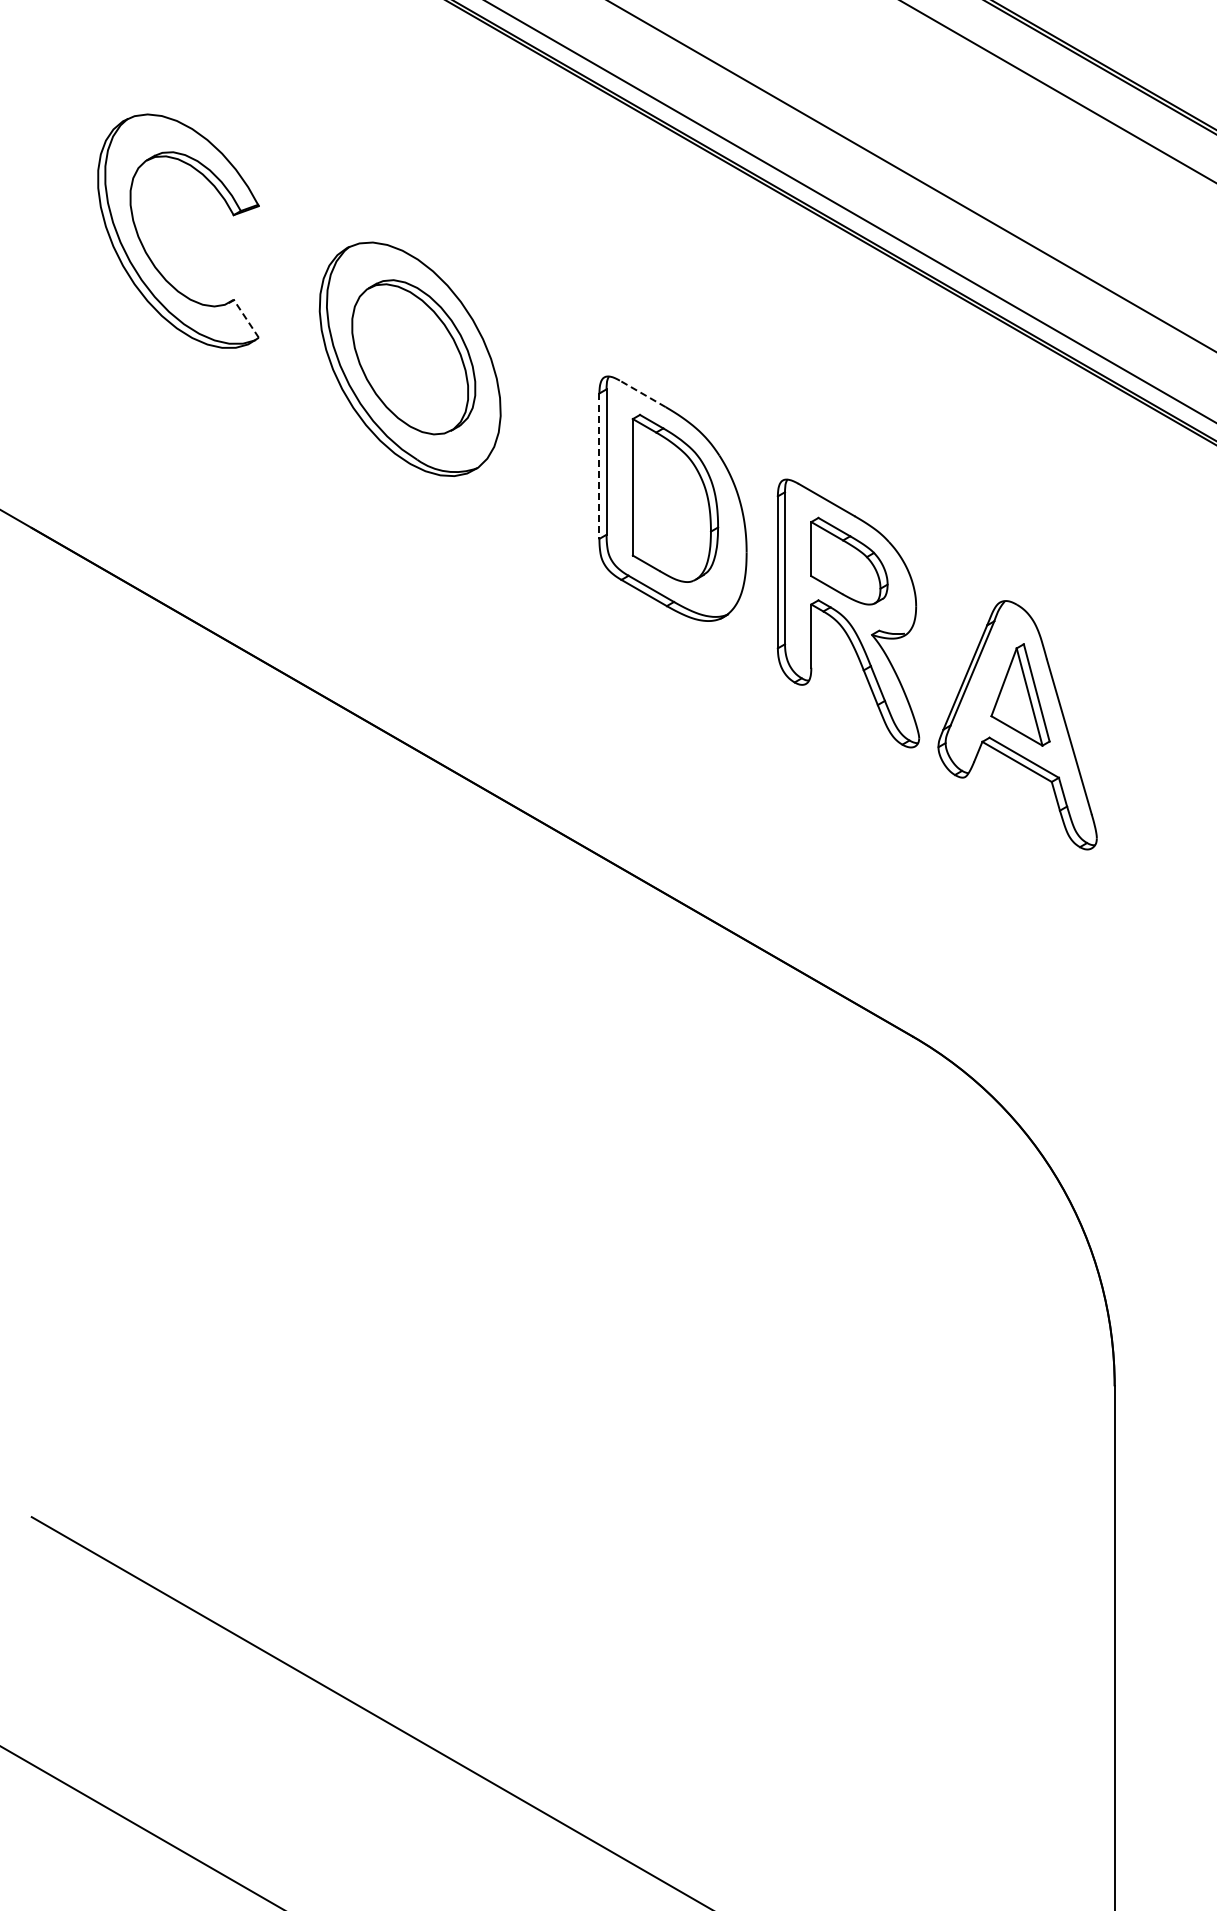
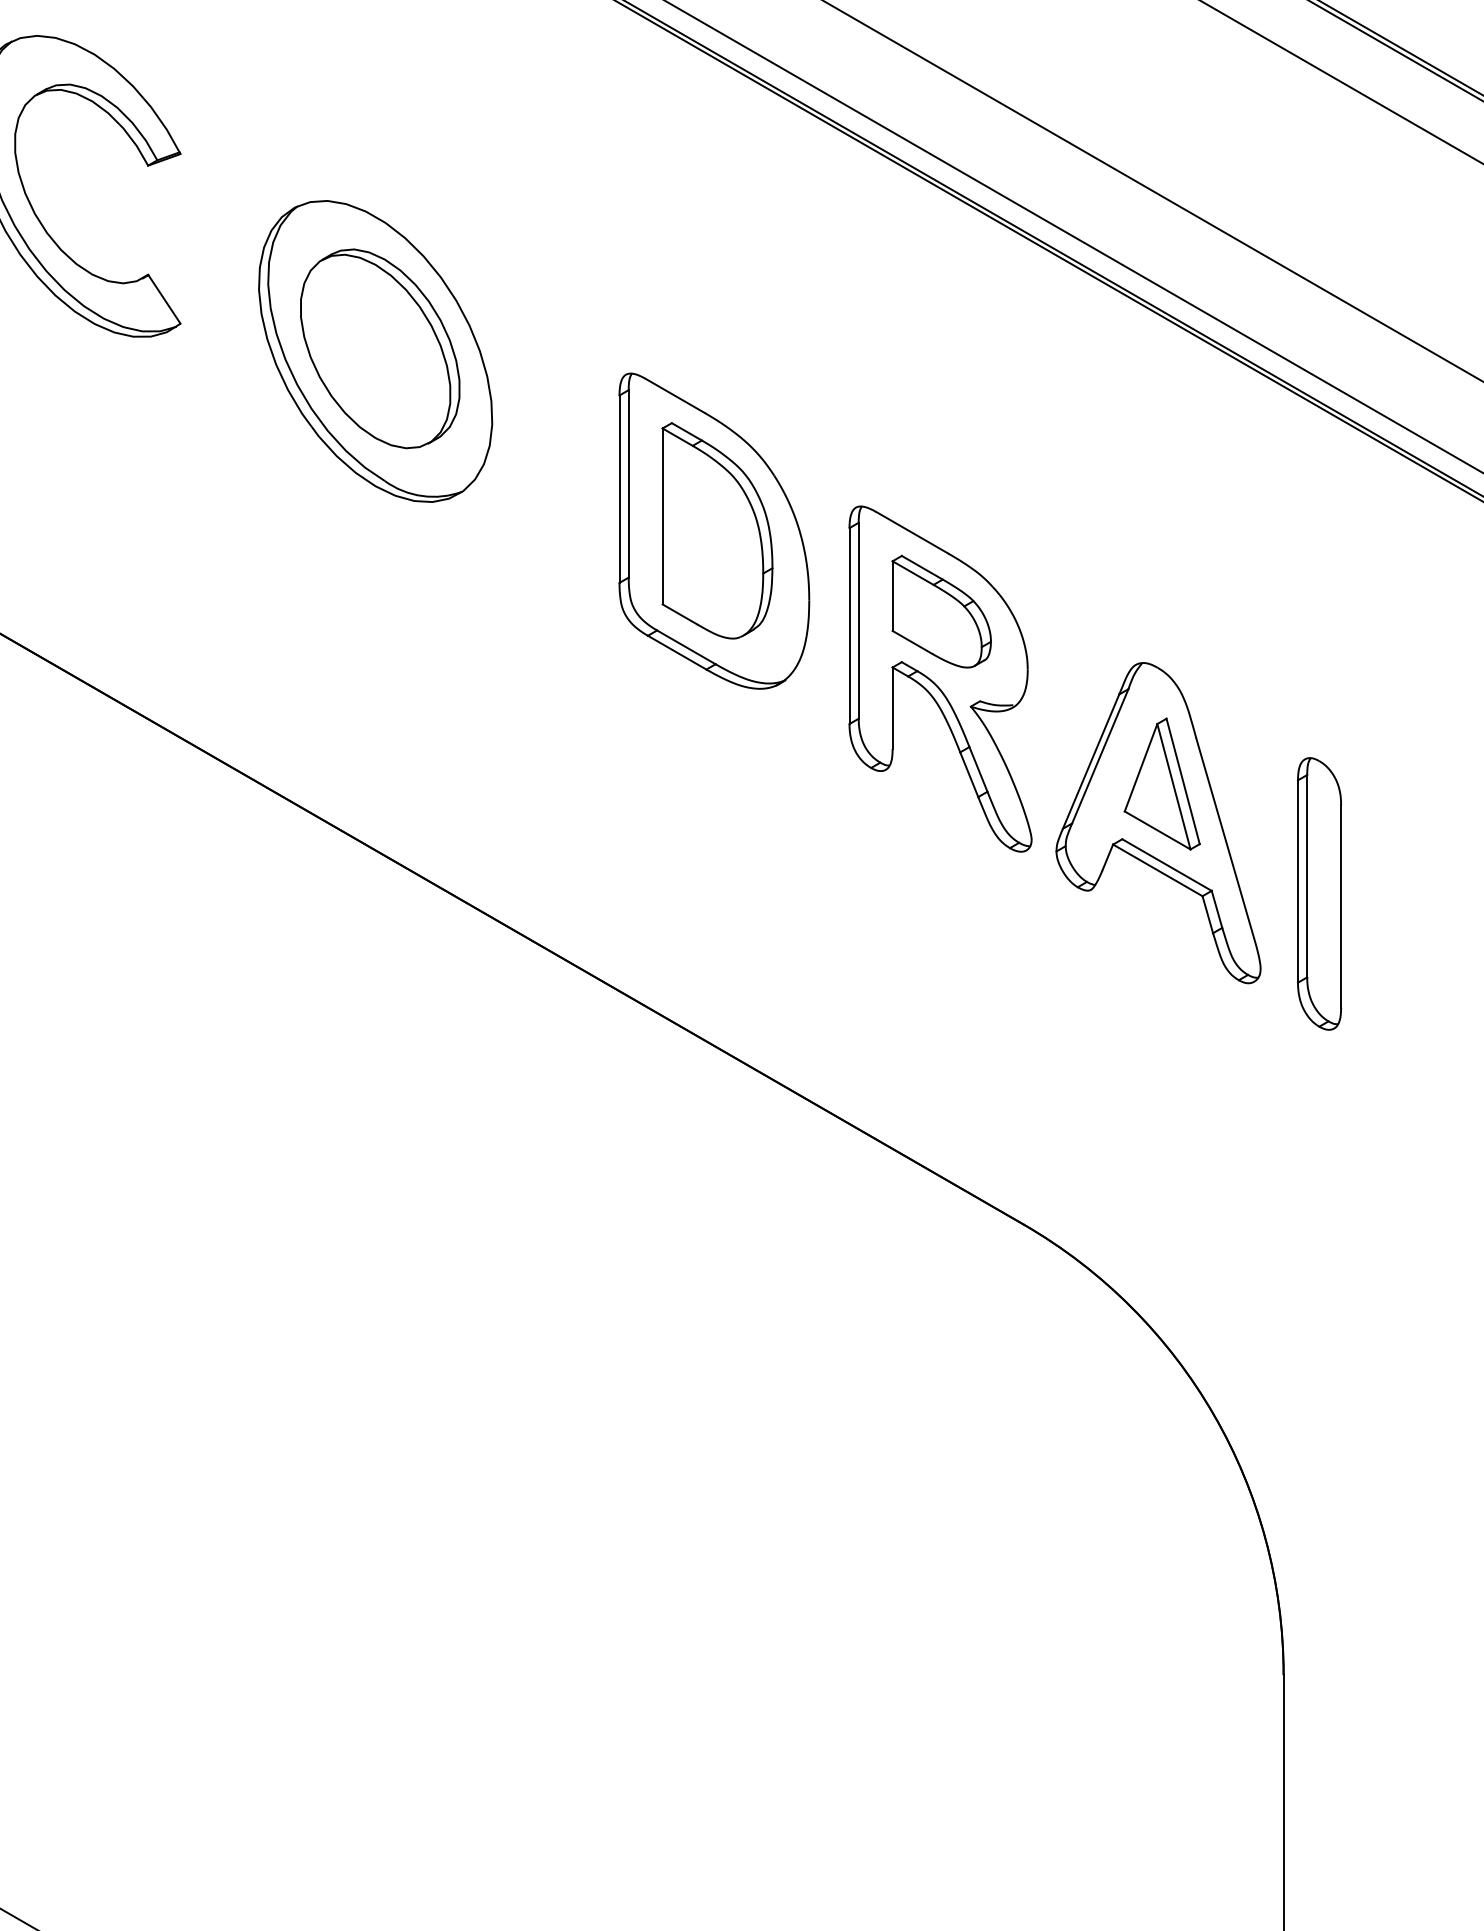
line: (246, 318) -> (164, 298), dashed -> solid
line: (642, 393) -> (675, 395), dashed -> solid
line: (599, 466) -> (619, 489), dashed -> solid
part: (1142, 779) -> (1319, 893), added

